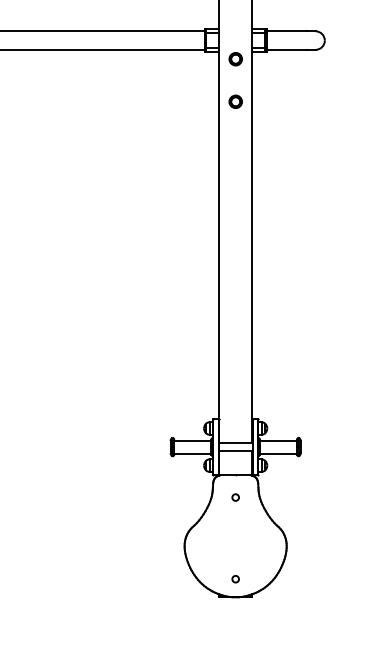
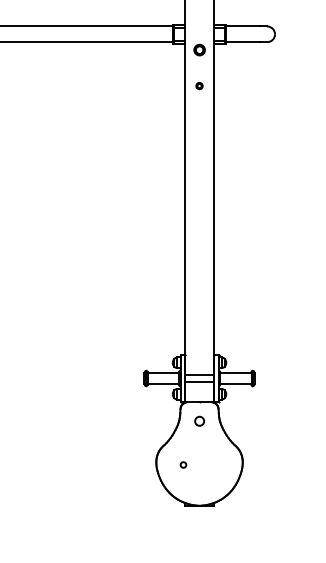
part: (235, 101) -> (199, 85), size x0.6
circle: (235, 497) -> (199, 421), size x1.6
circle: (235, 579) -> (183, 465), moved

